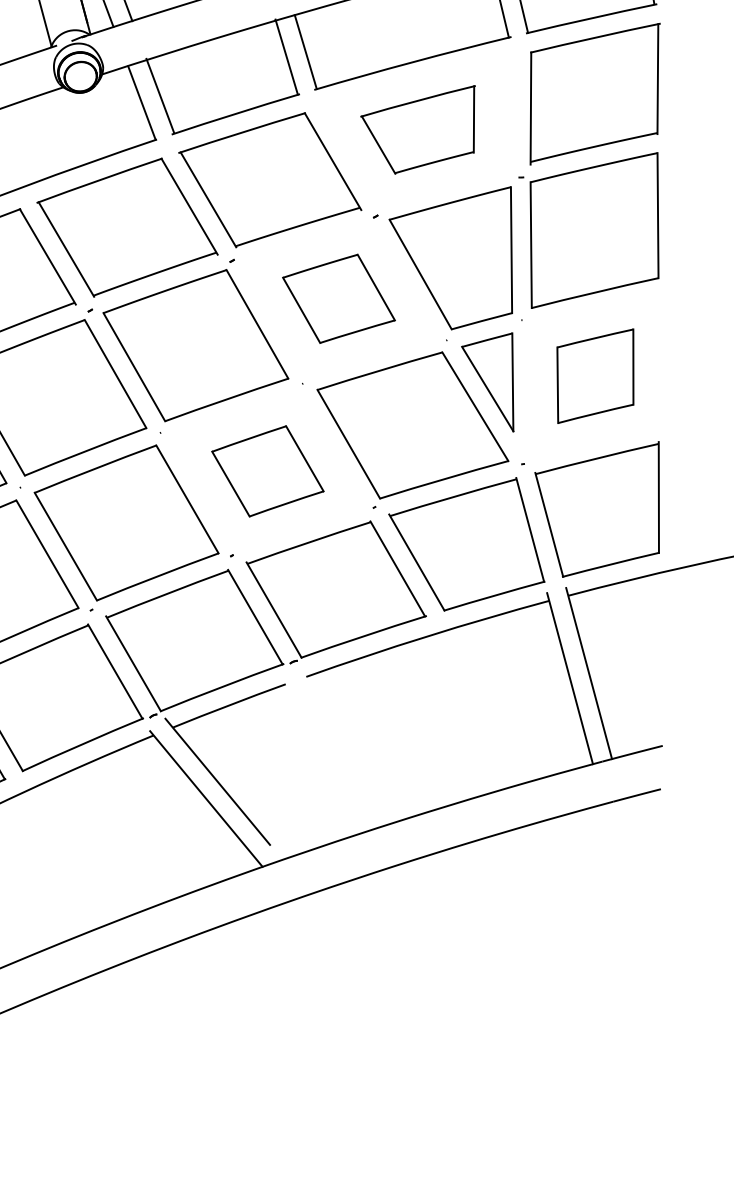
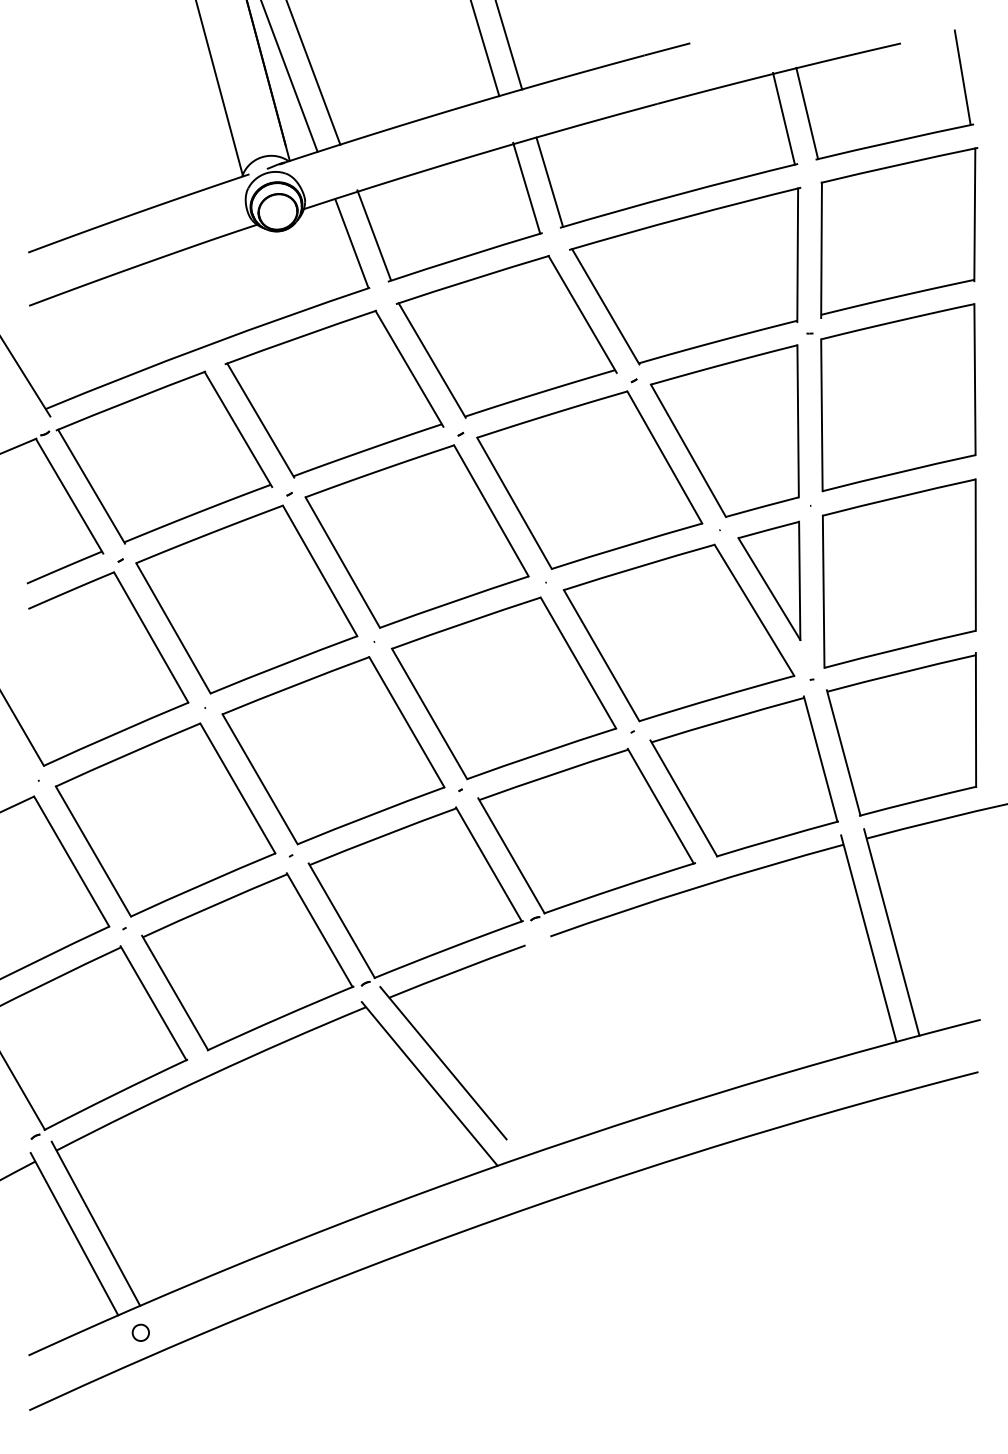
part: (418, 129) -> (685, 275), size x1.67
part: (338, 298) -> (589, 479), size x1.67
part: (595, 376) -> (899, 573), size x1.67
part: (267, 471) -> (503, 688), size x1.67

